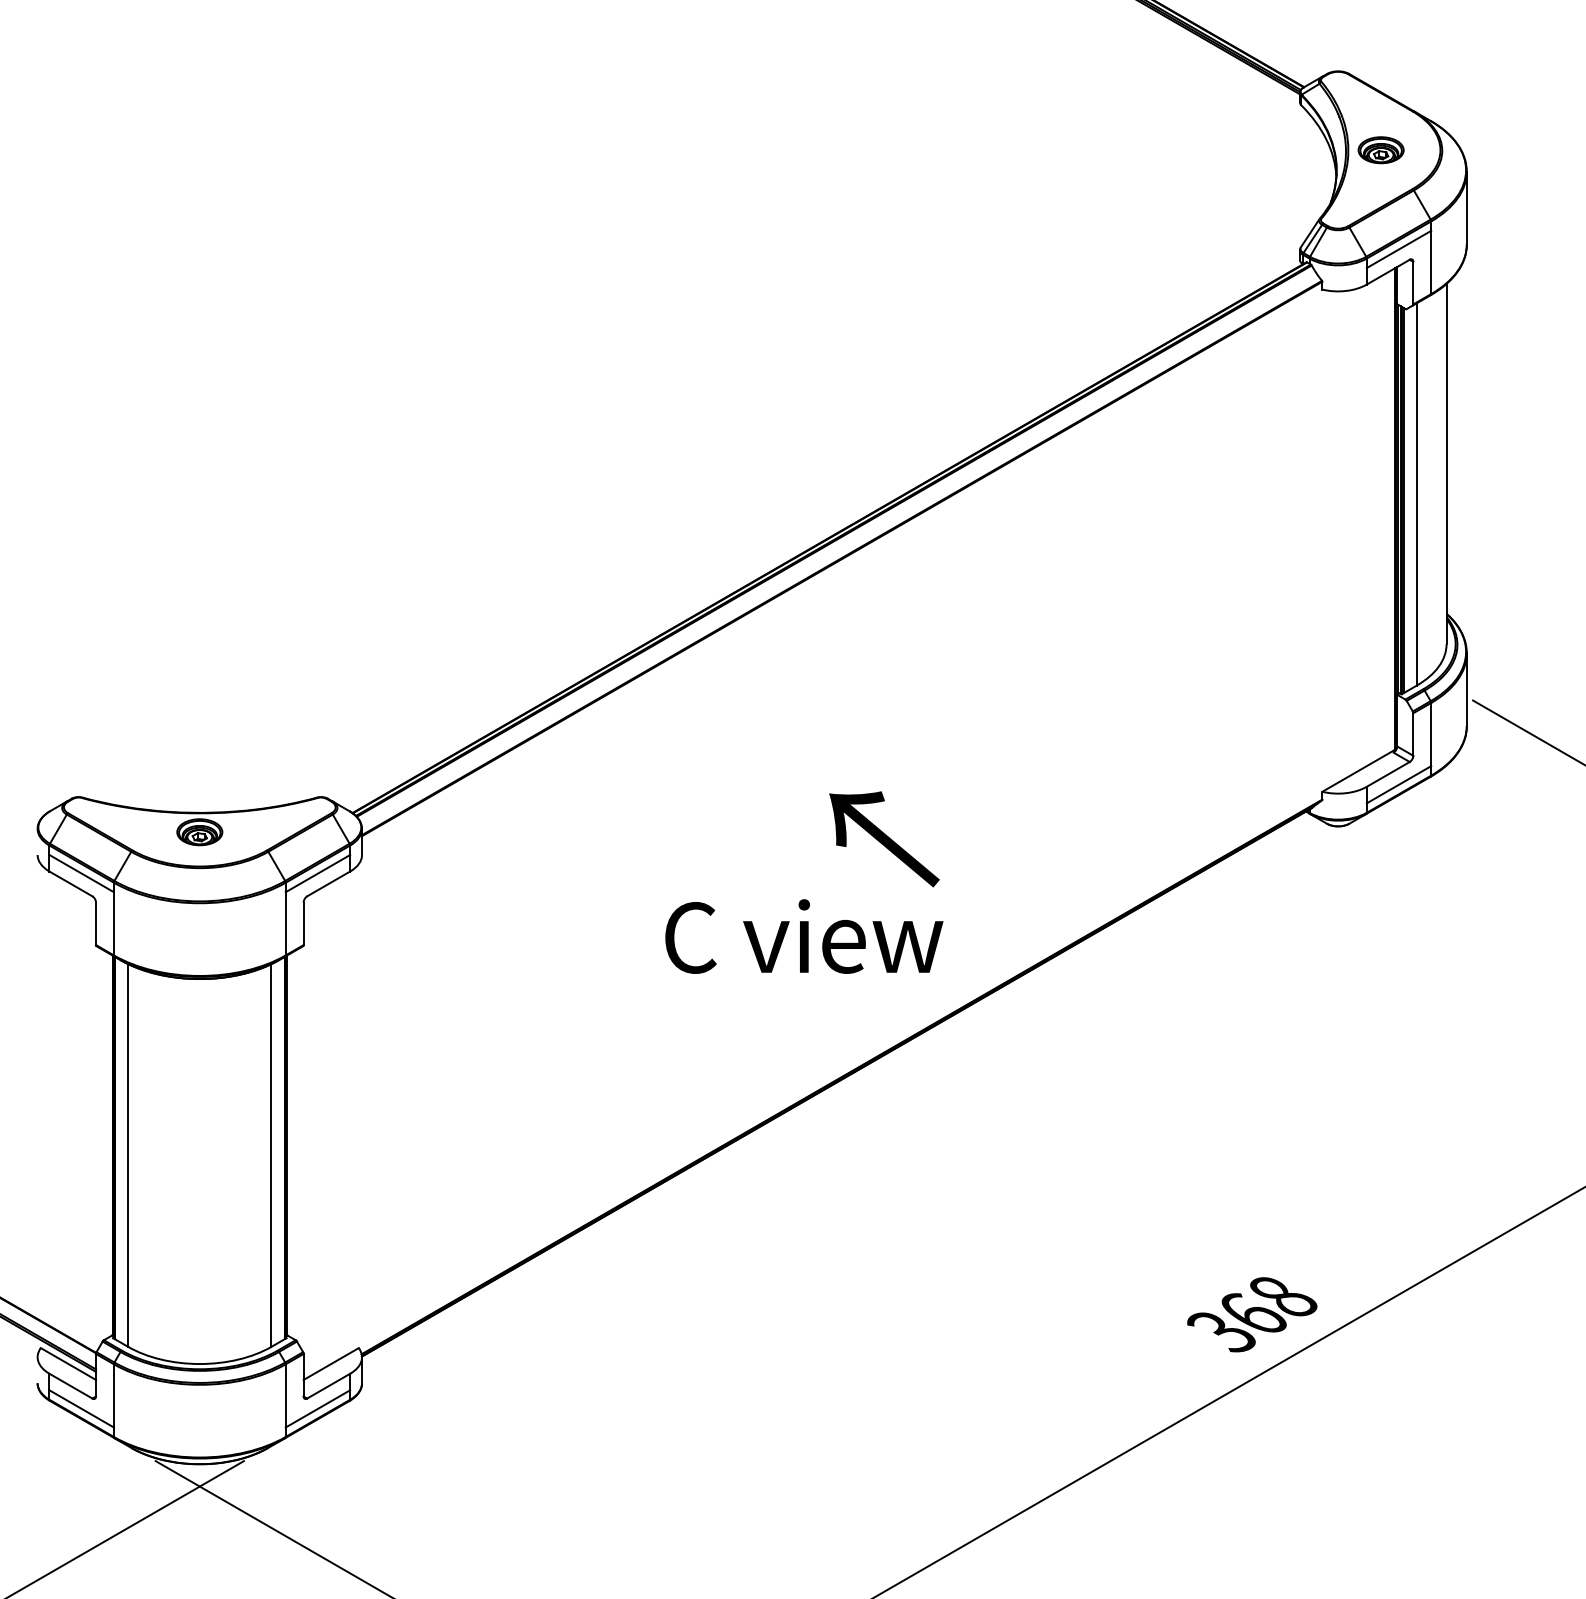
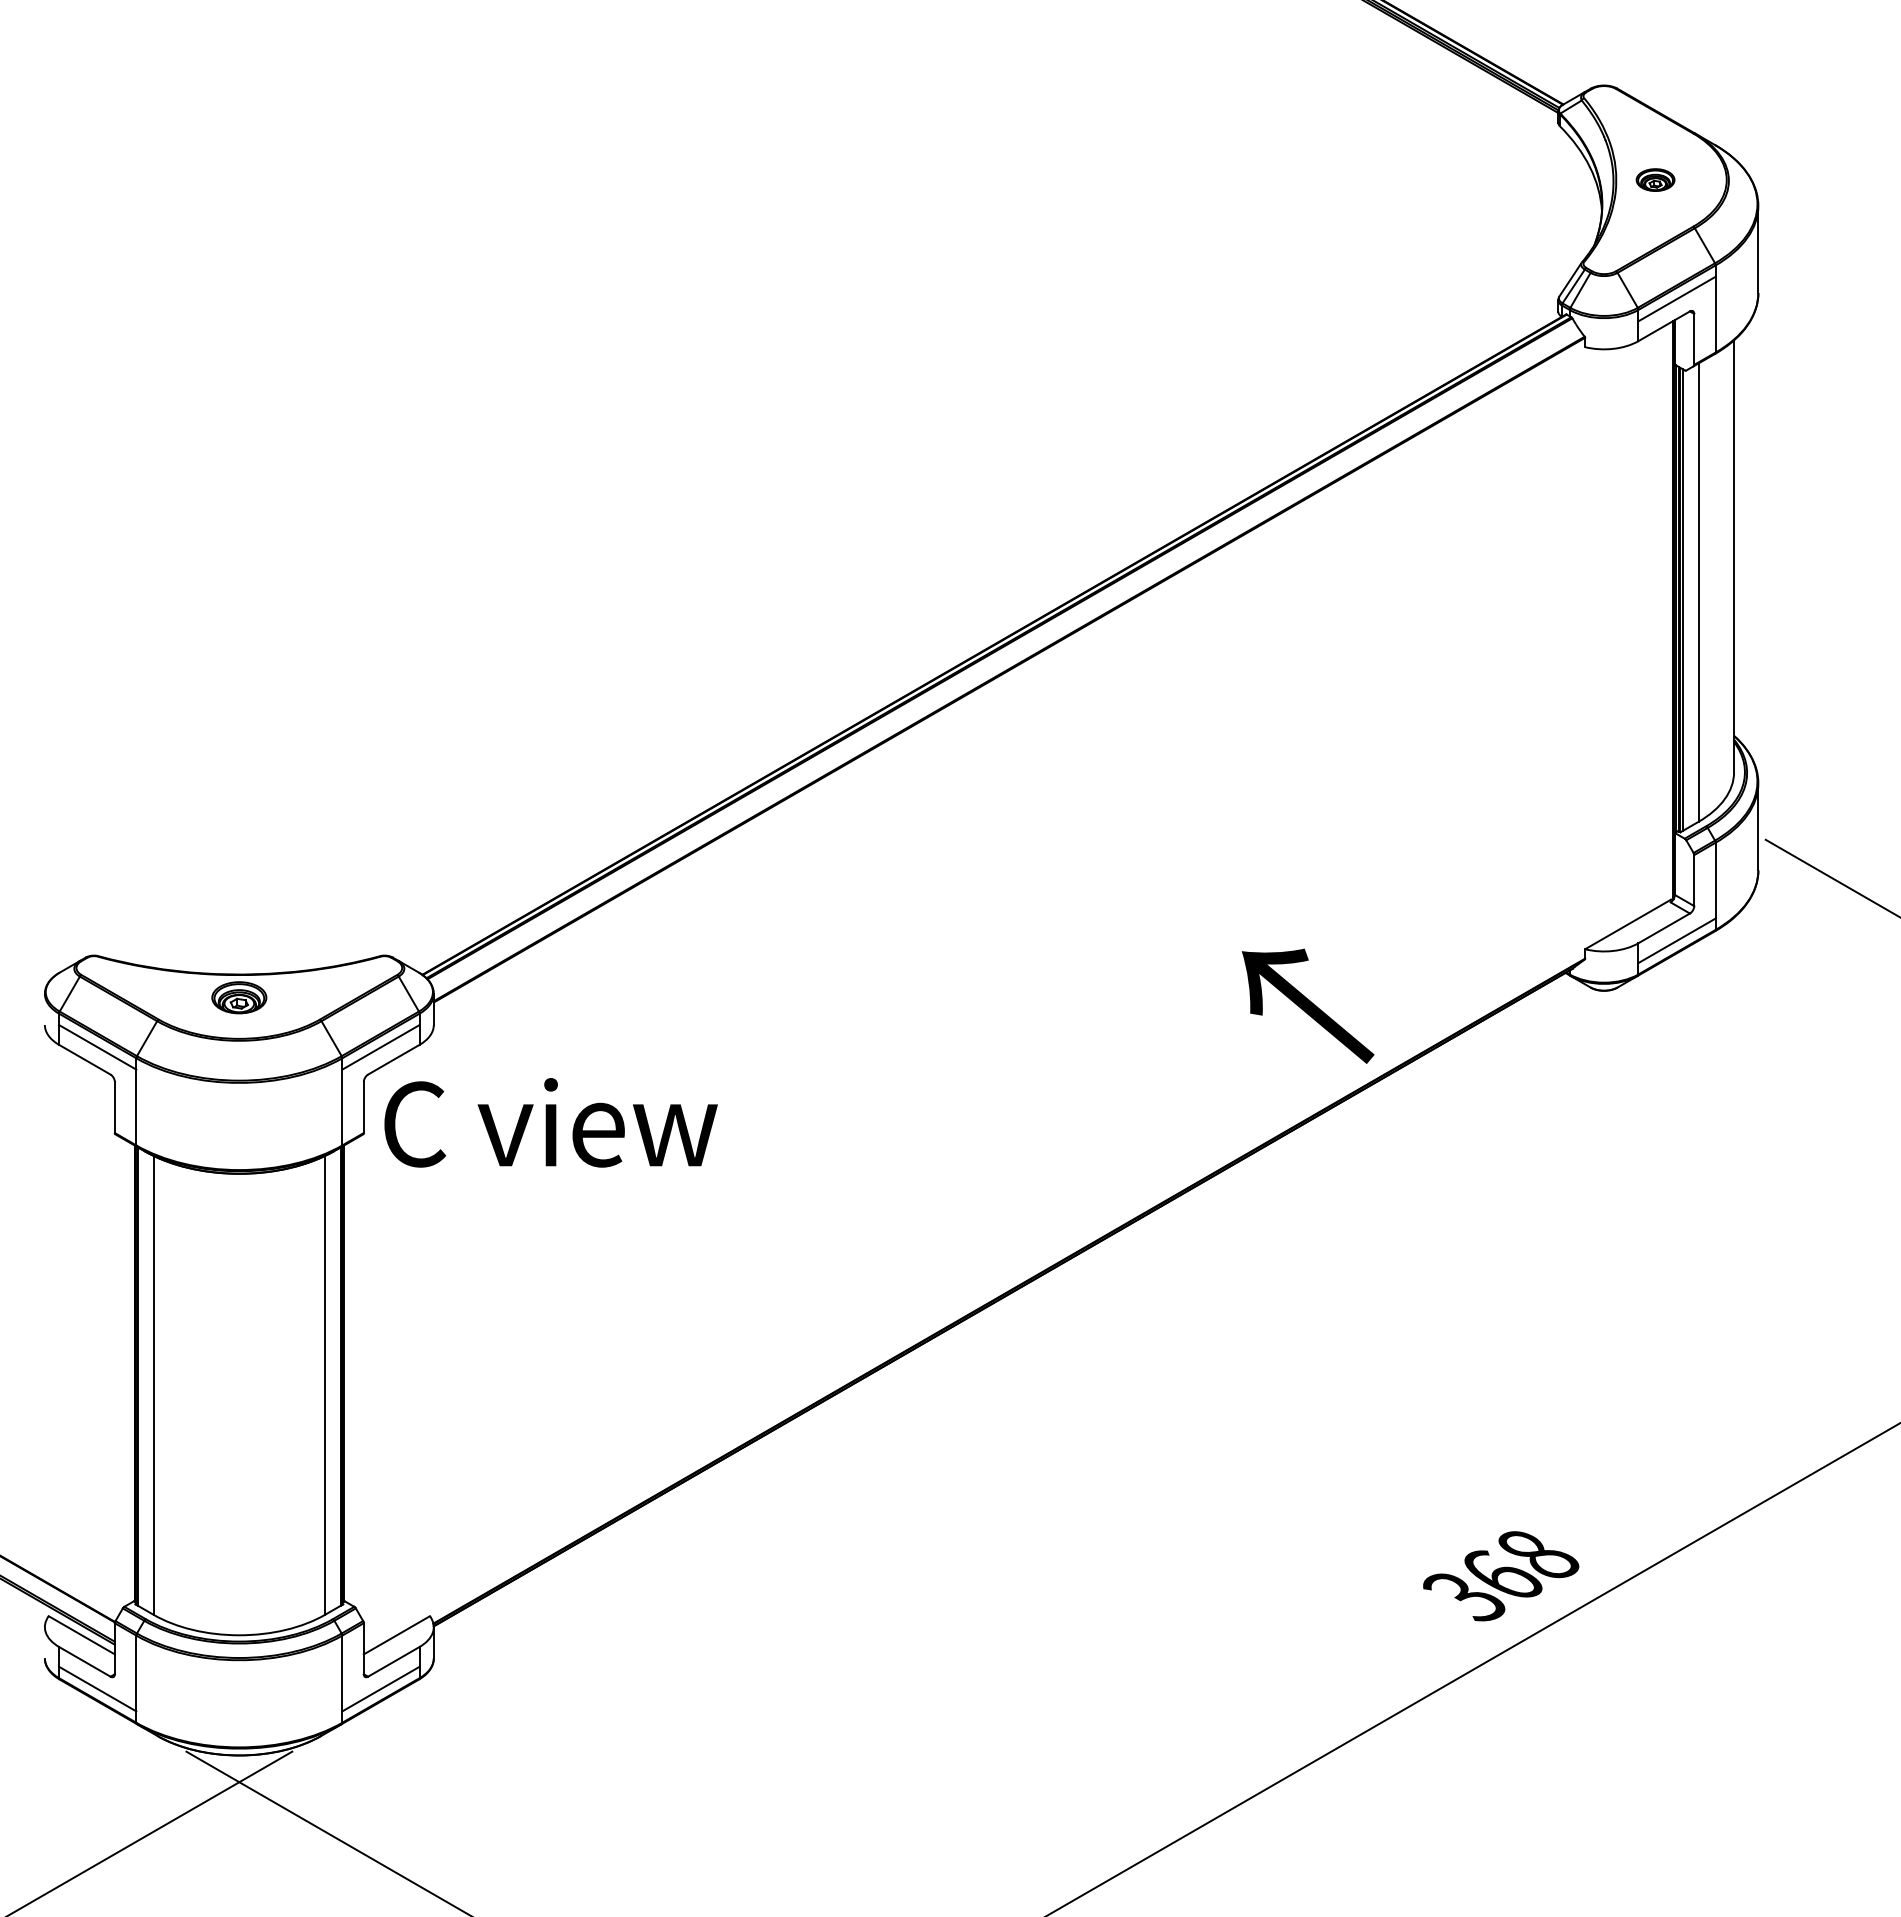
part: (1381, 149) -> (1655, 179), size x0.7
text: (883, 838) -> (1307, 1005), moved
text: (803, 936) -> (550, 1122), moved

